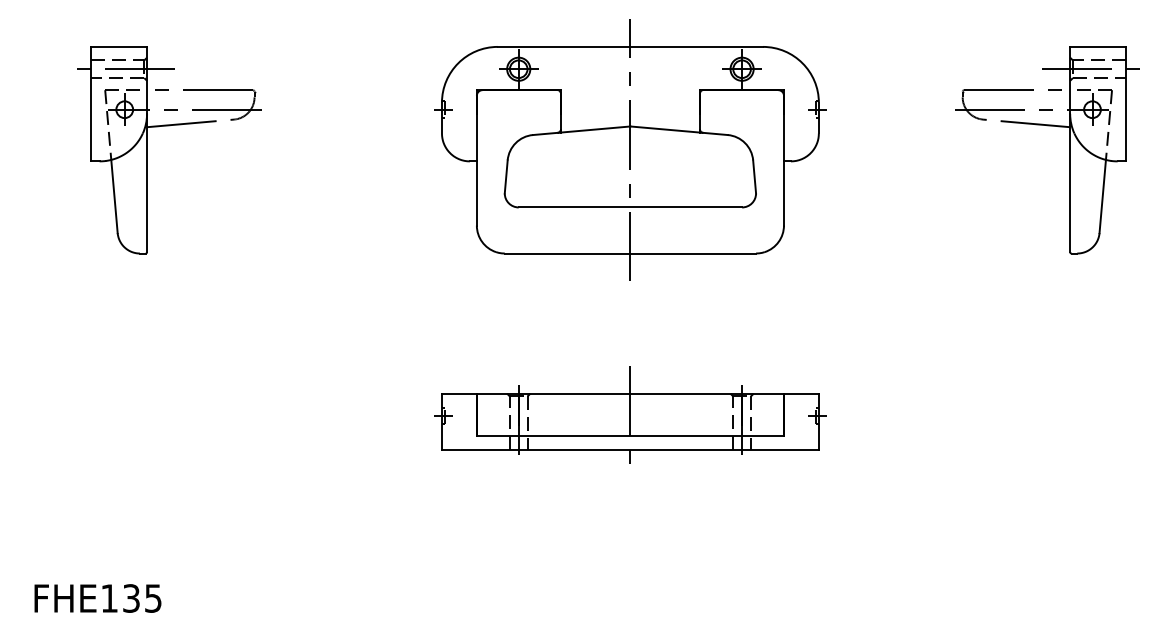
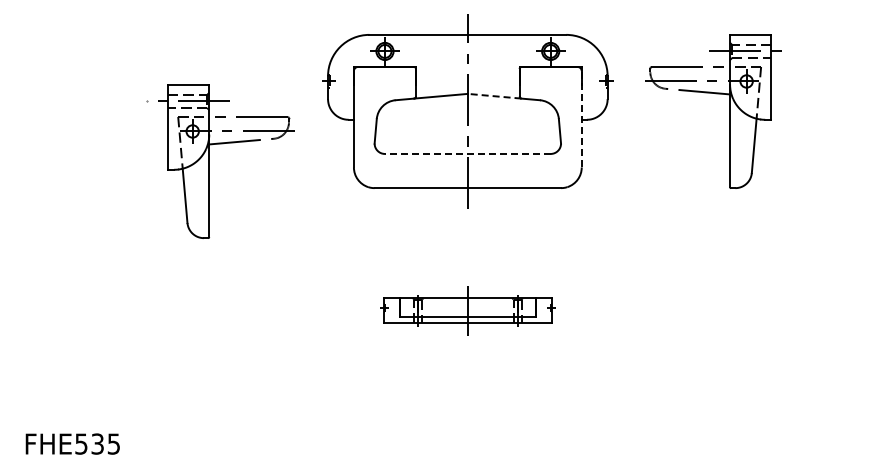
line: (666, 129) -> (494, 96), solid -> dashed
part: (147, 150) -> (209, 161), moved
part: (1069, 150) -> (729, 111), moved
line: (783, 159) -> (581, 118), solid -> dashed
line: (629, 206) -> (467, 153), solid -> dashed
part: (629, 414) -> (467, 307), size x0.6
text: (109, 597) -> (81, 443), FHE135 -> FHE535

